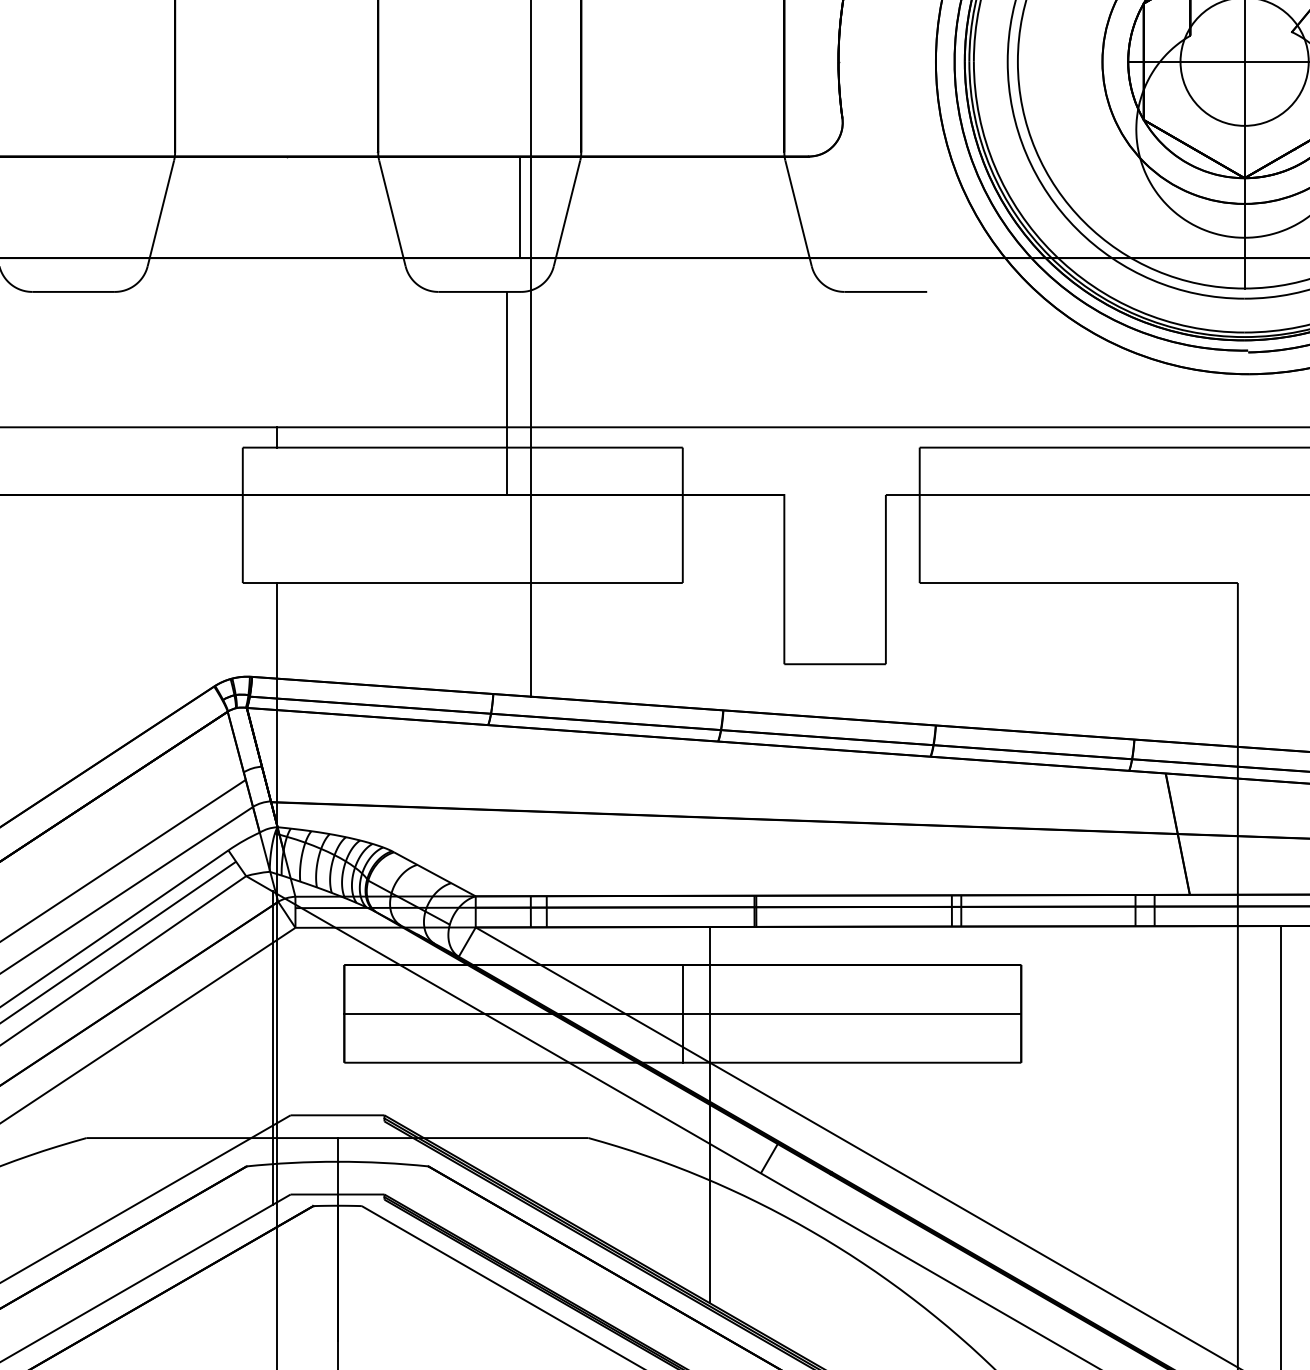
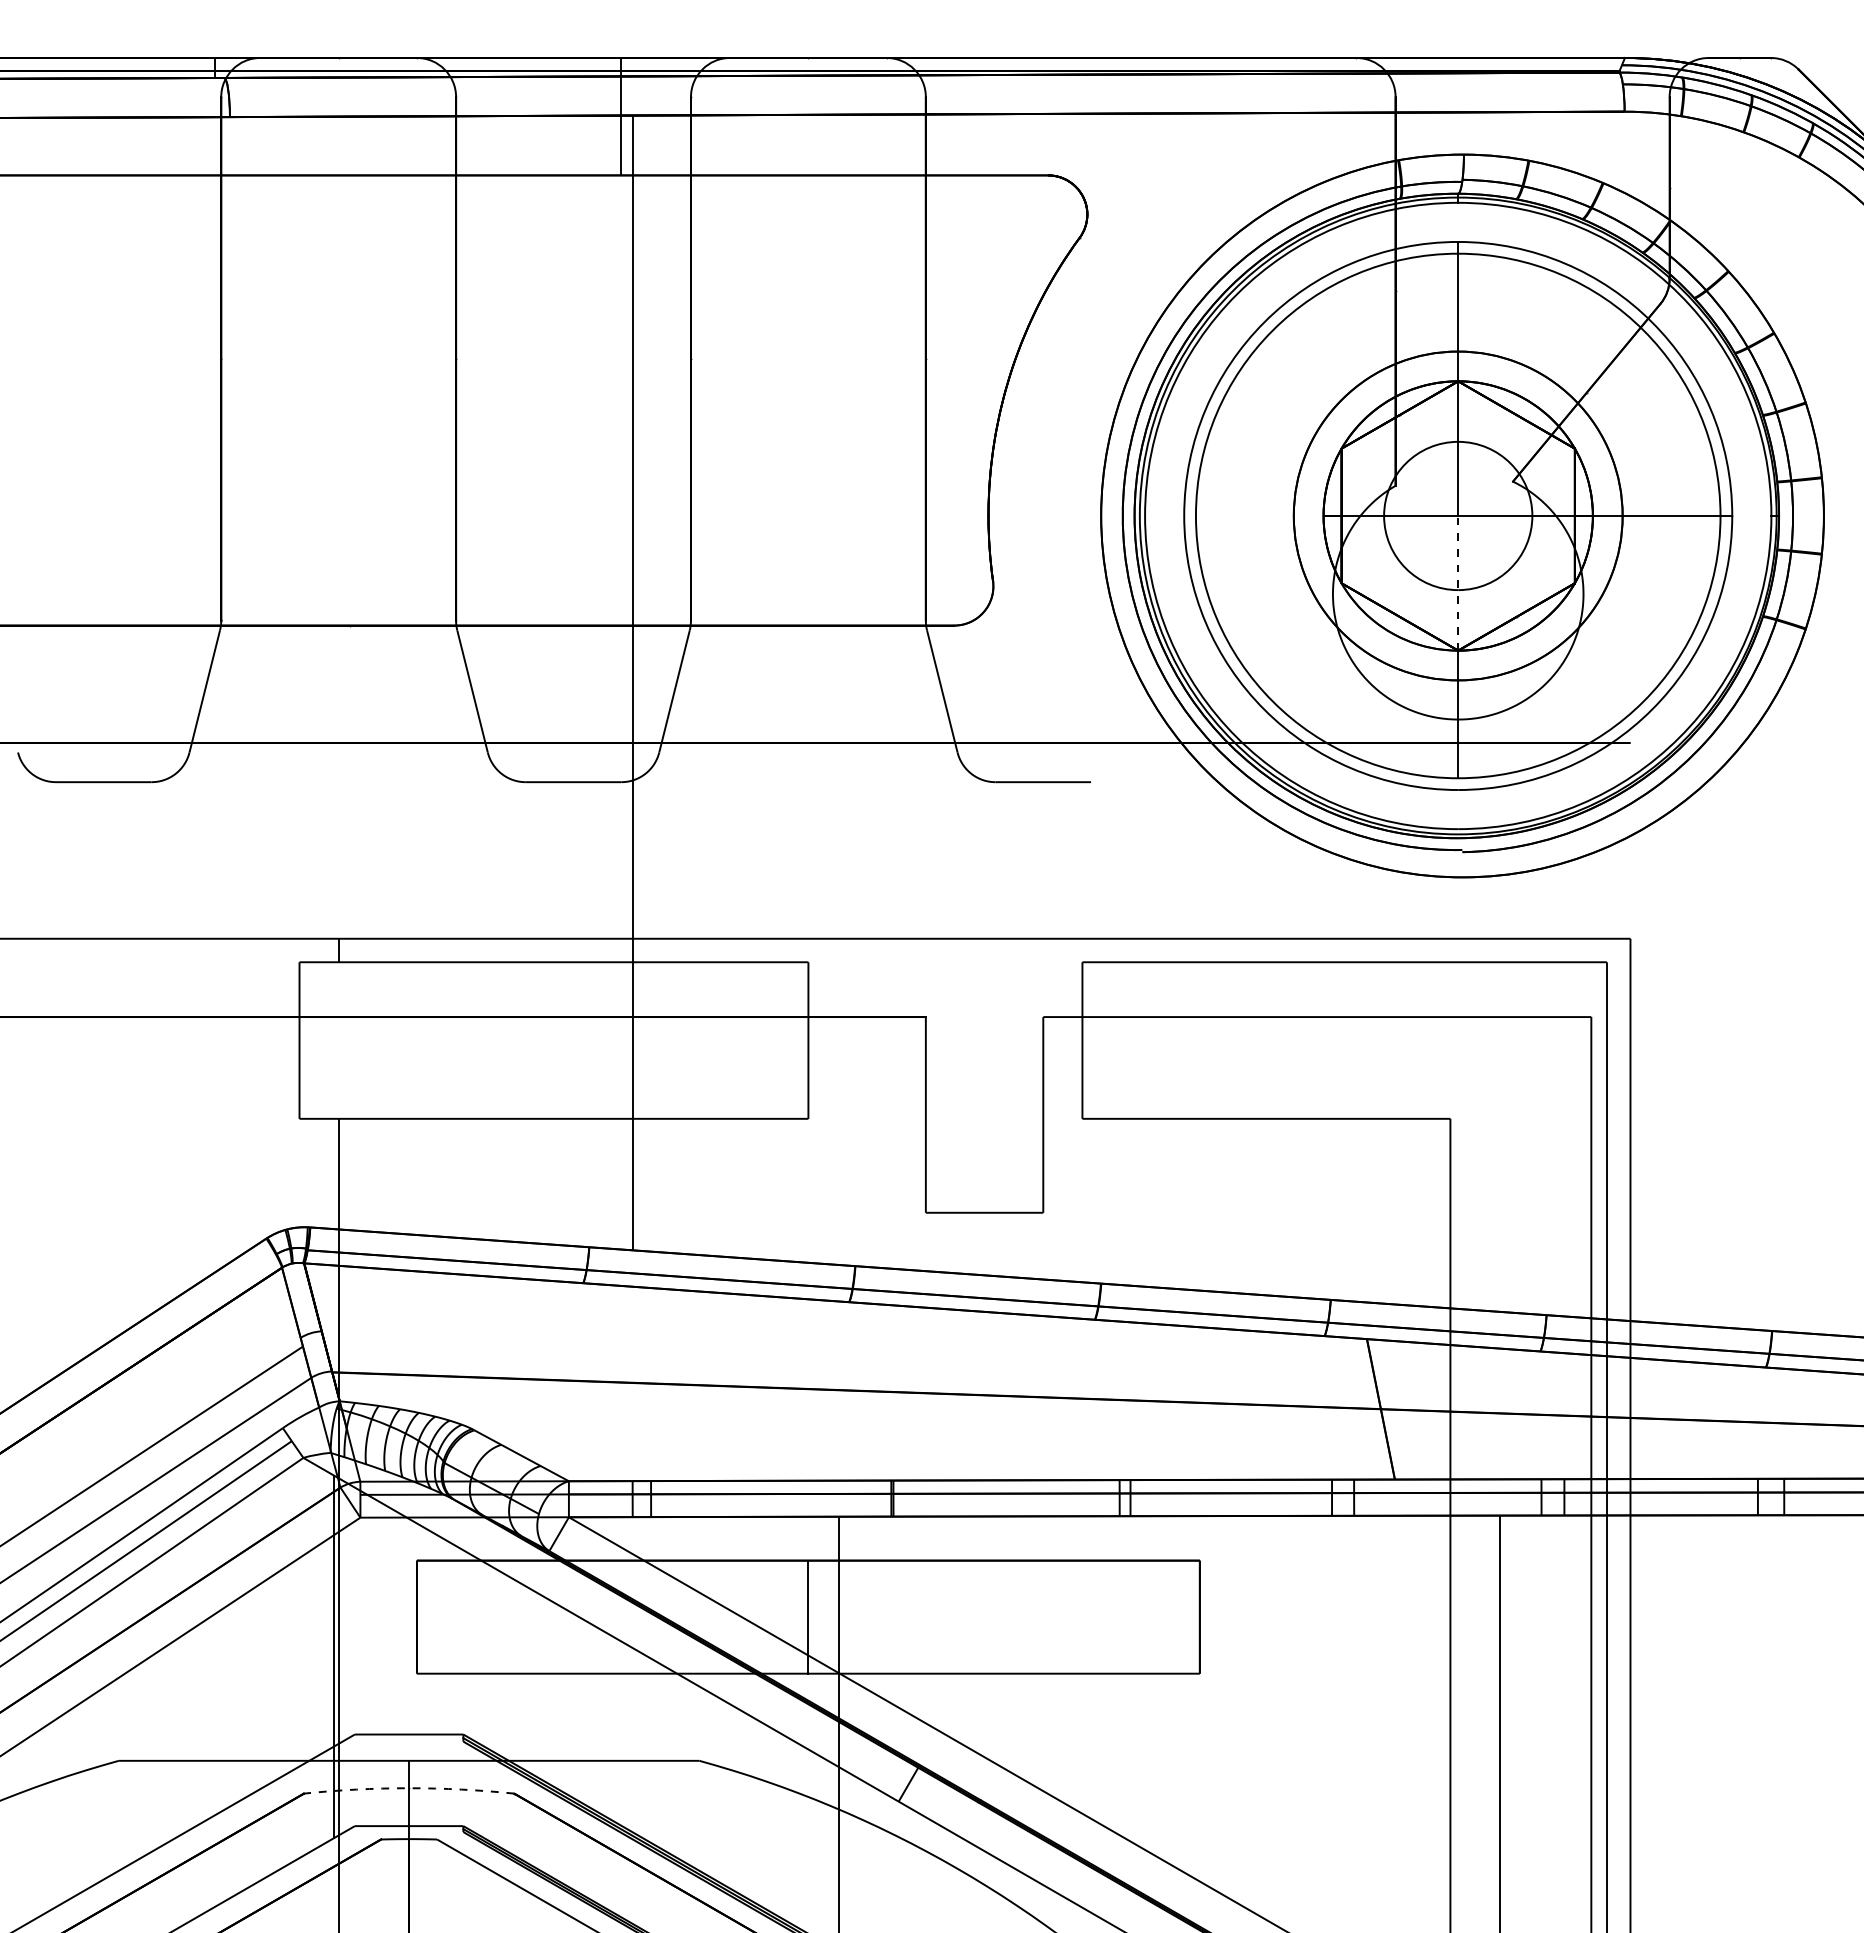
line: (1244, 119) -> (1458, 582), solid -> dashed
line: (520, 207) -> (620, 684), removed
line: (506, 393) -> (604, 899), removed
line: (682, 1014) -> (807, 1617), removed
arc: (337, 1161) -> (409, 1788), solid -> dashed

